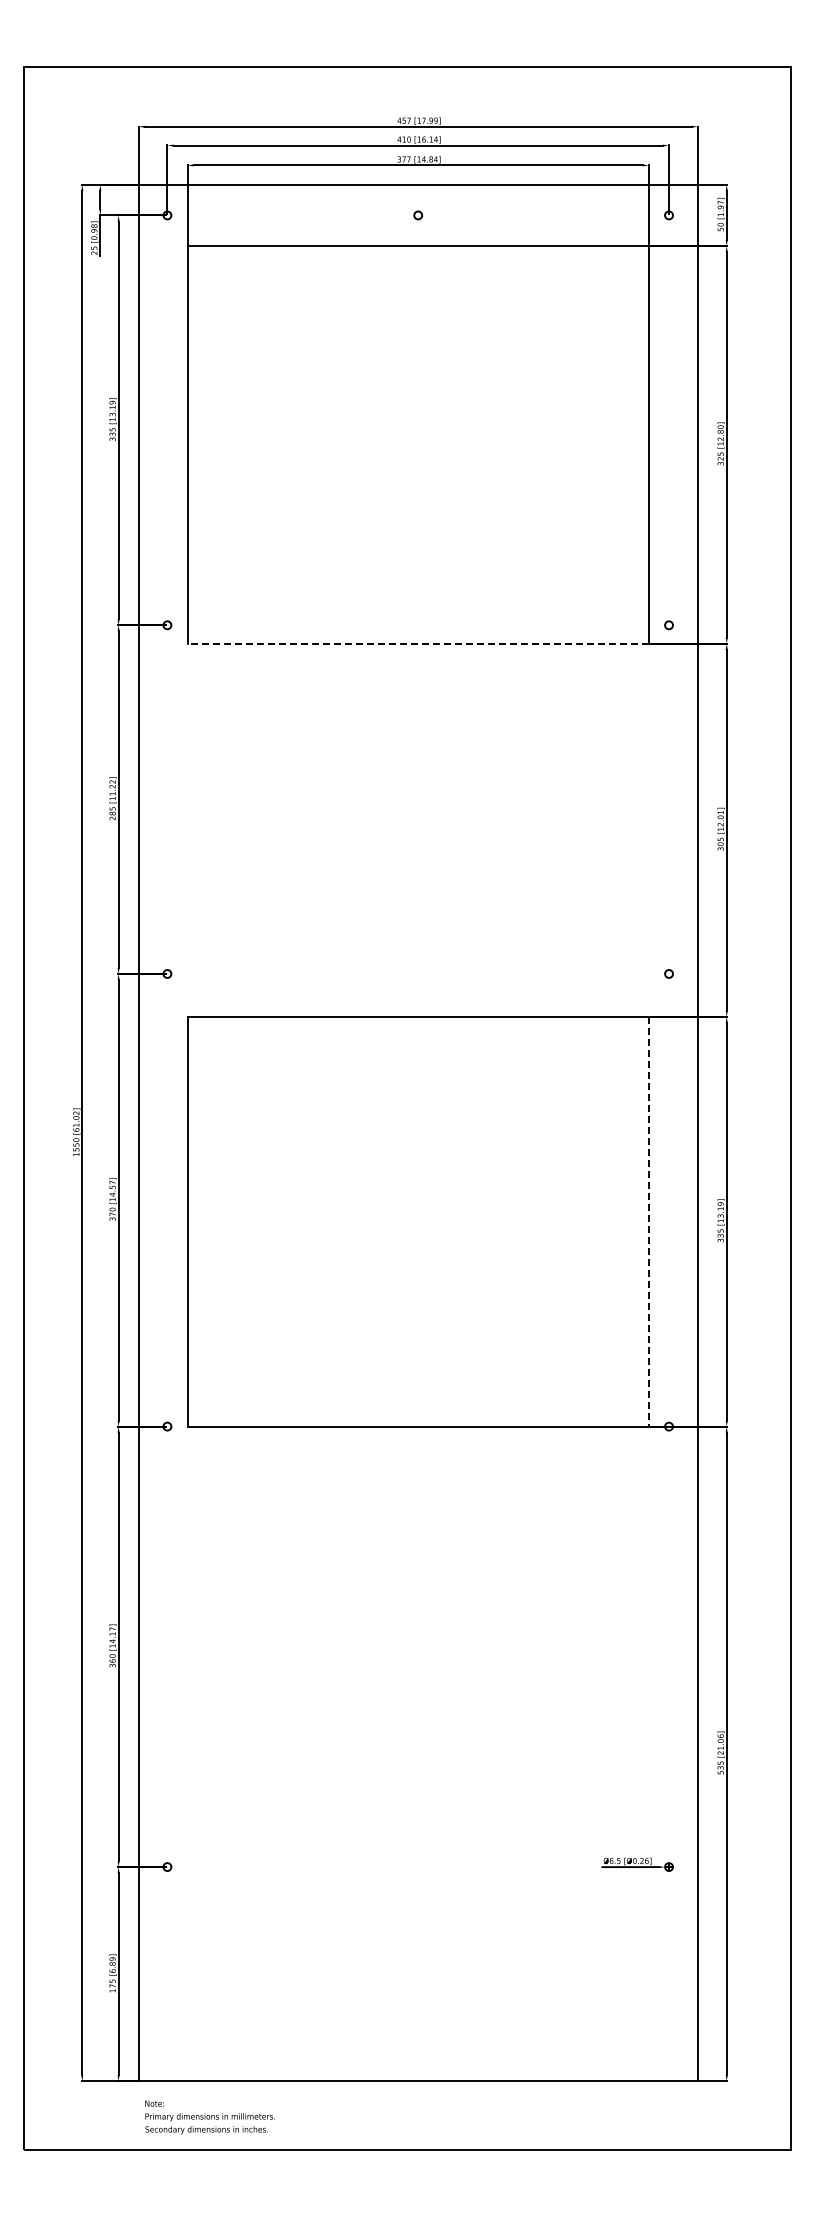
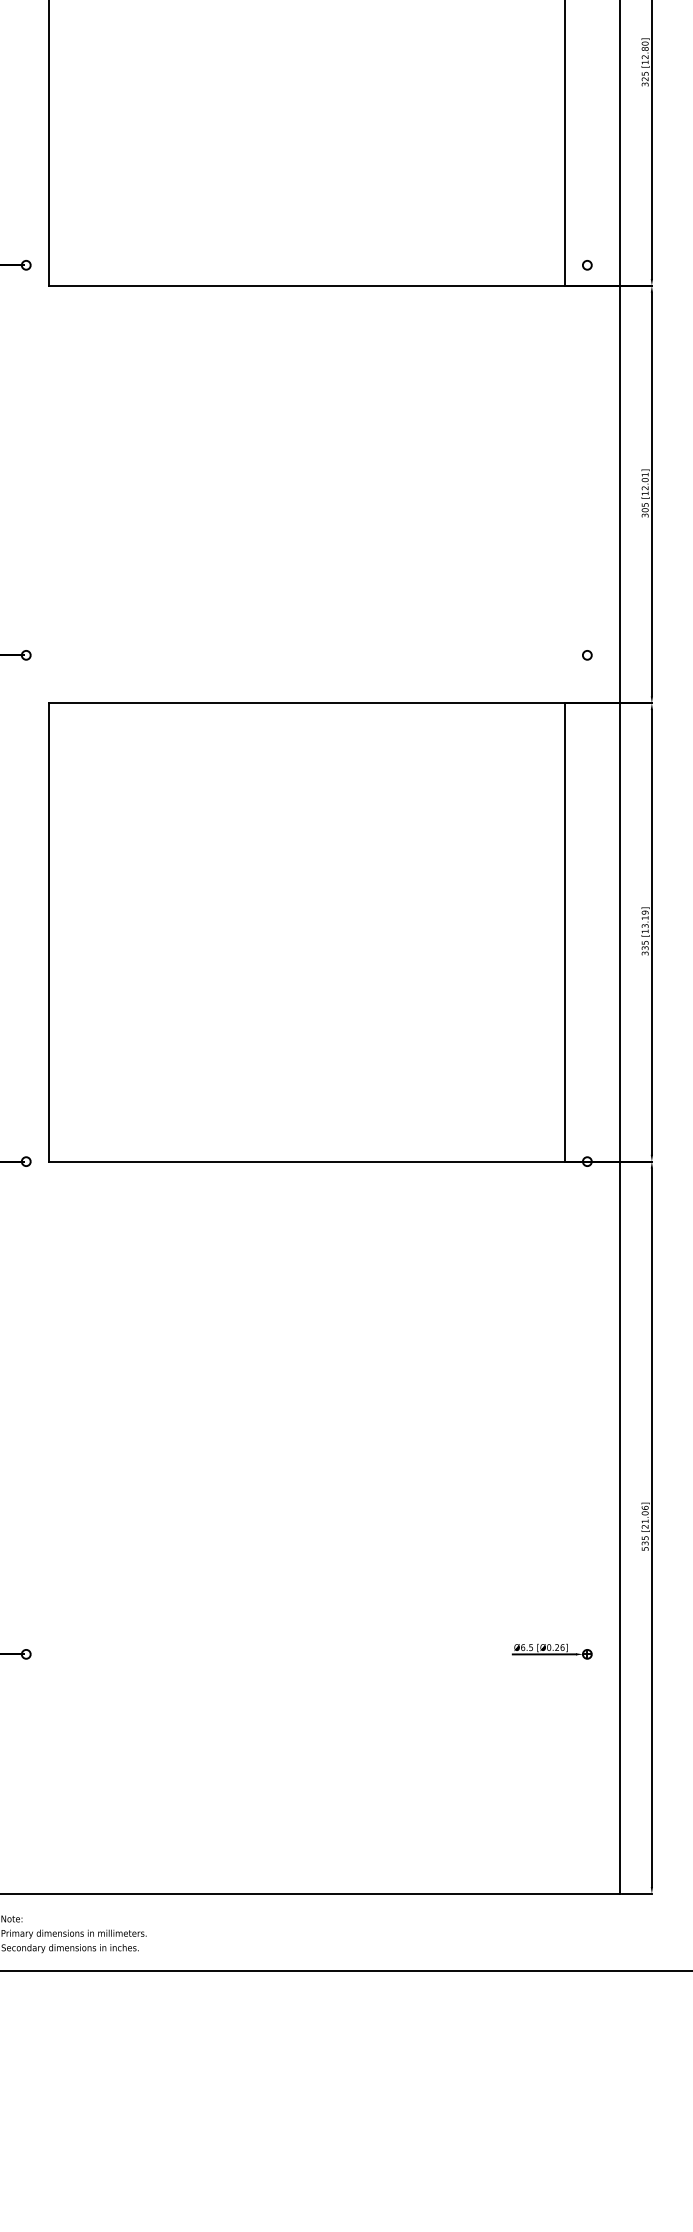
line: (418, 643) -> (307, 285), dashed -> solid
line: (648, 1221) -> (564, 932), dashed -> solid

